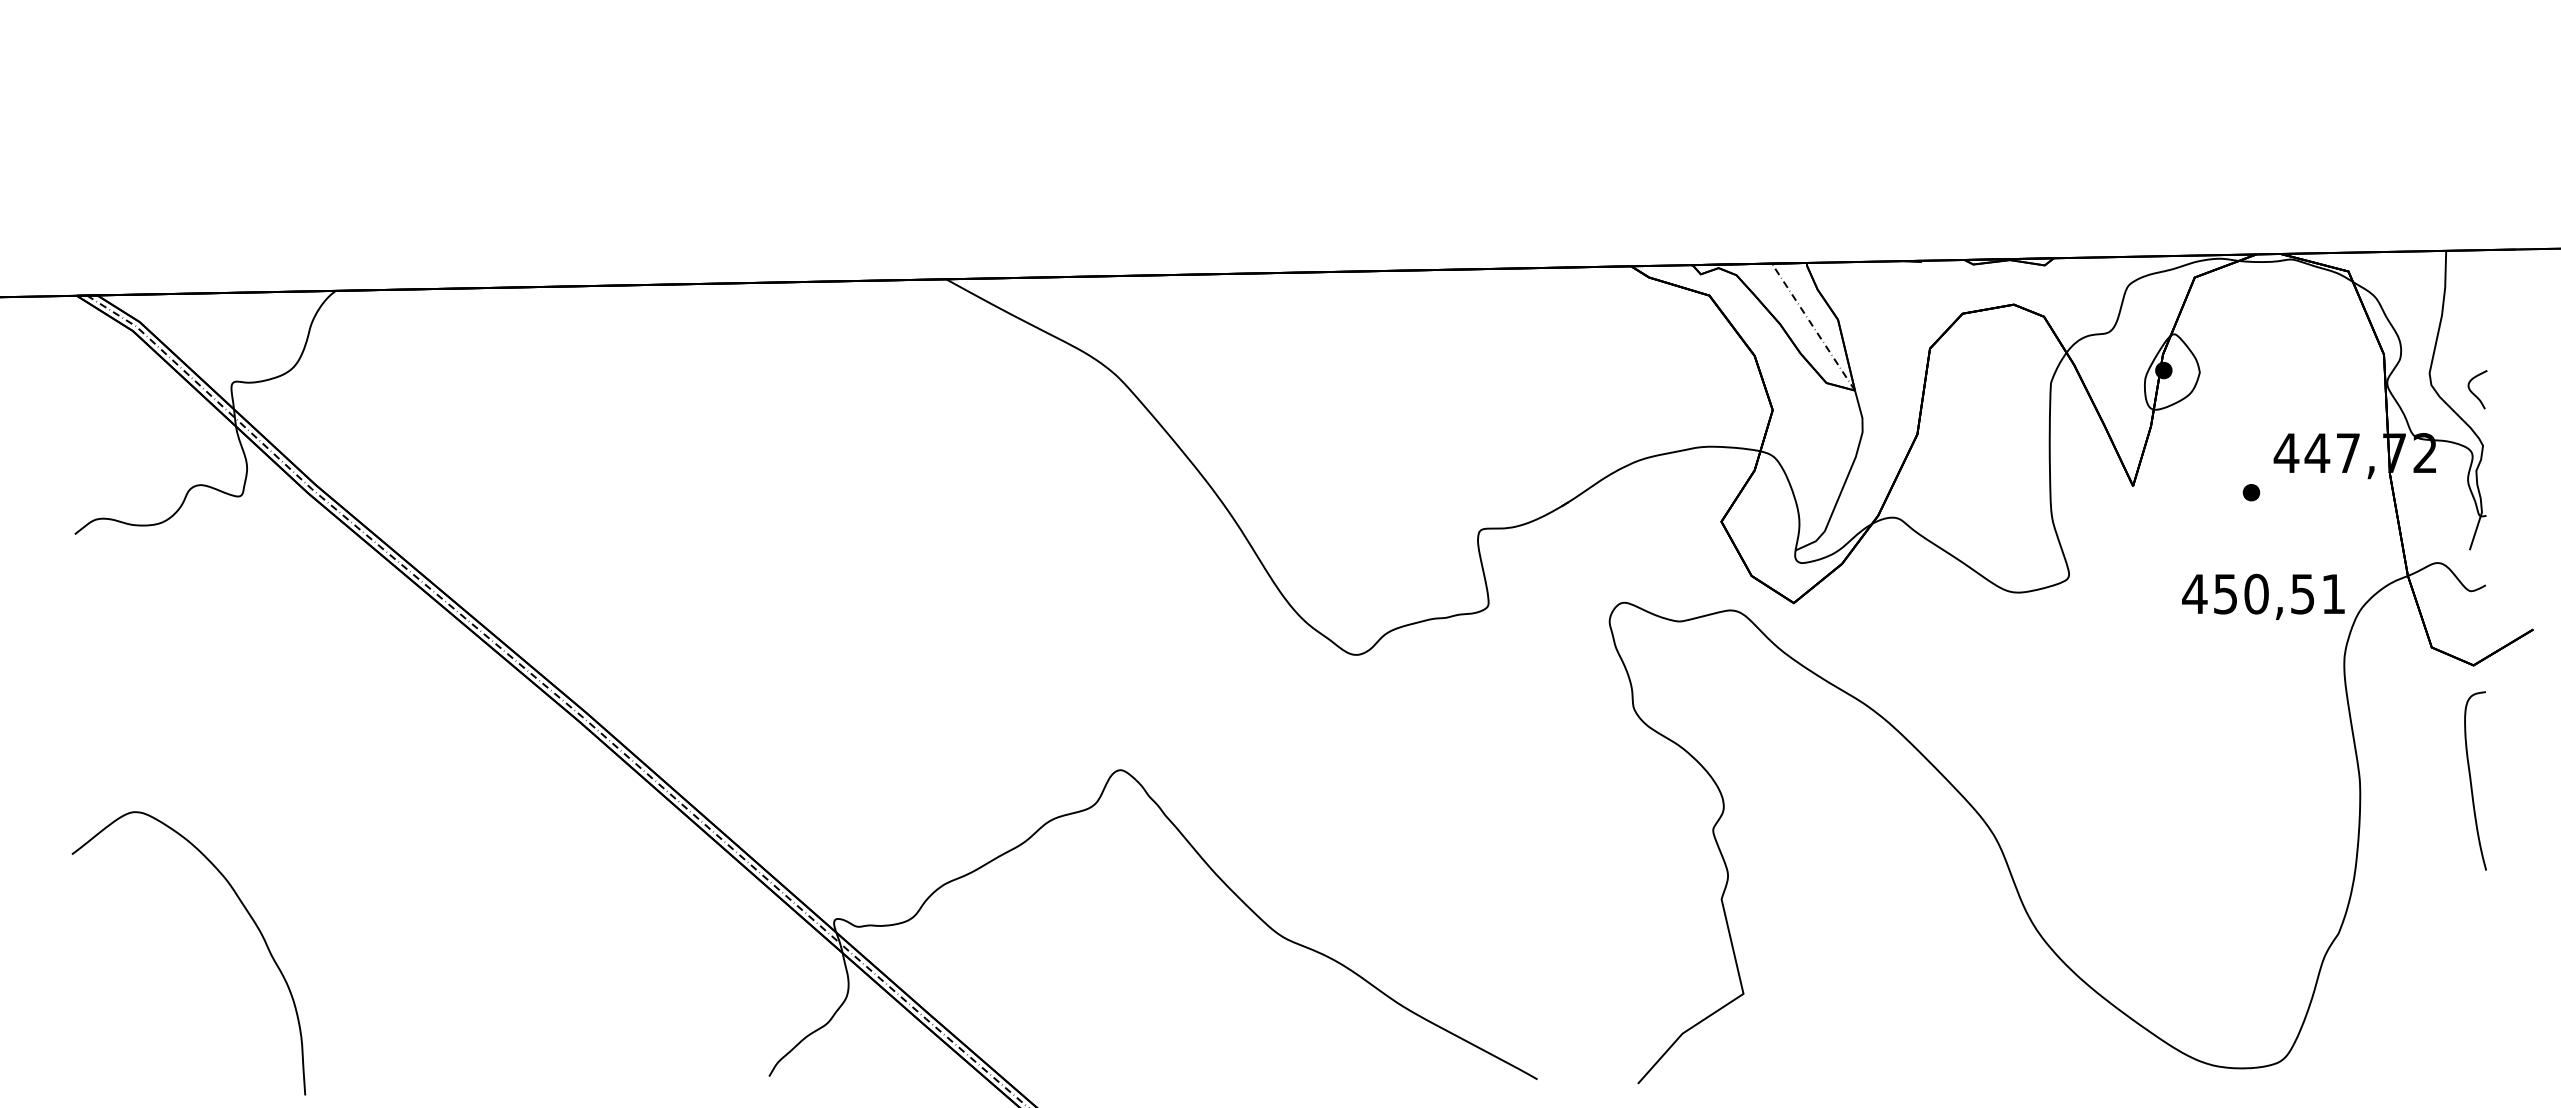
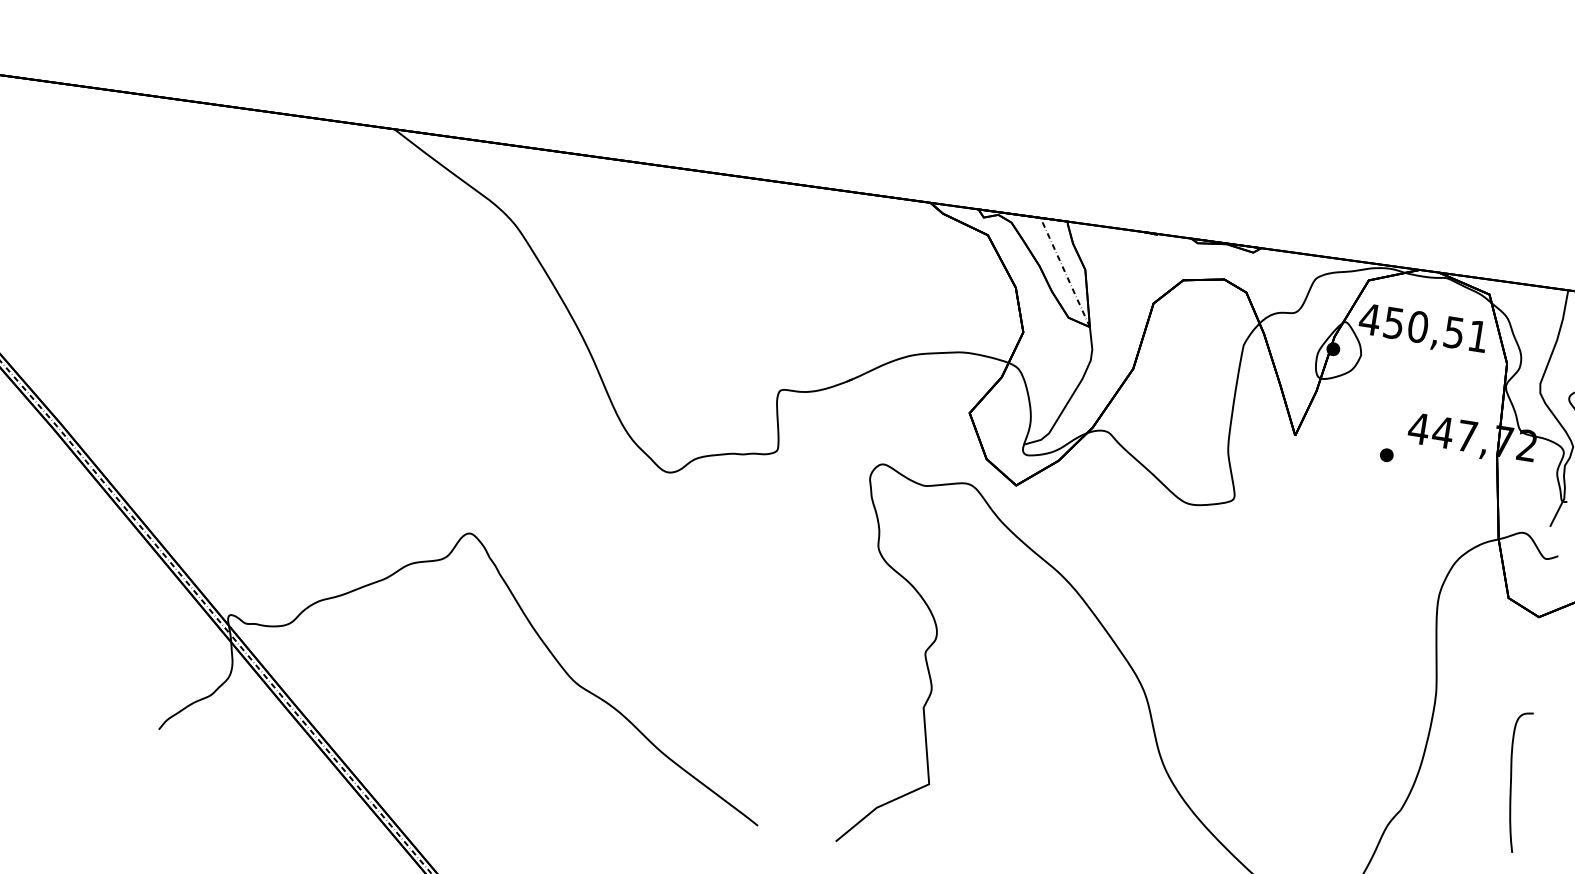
text: (2263, 596) -> (1423, 329), moved
curve: (2471, 780) -> (1511, 780), moved

